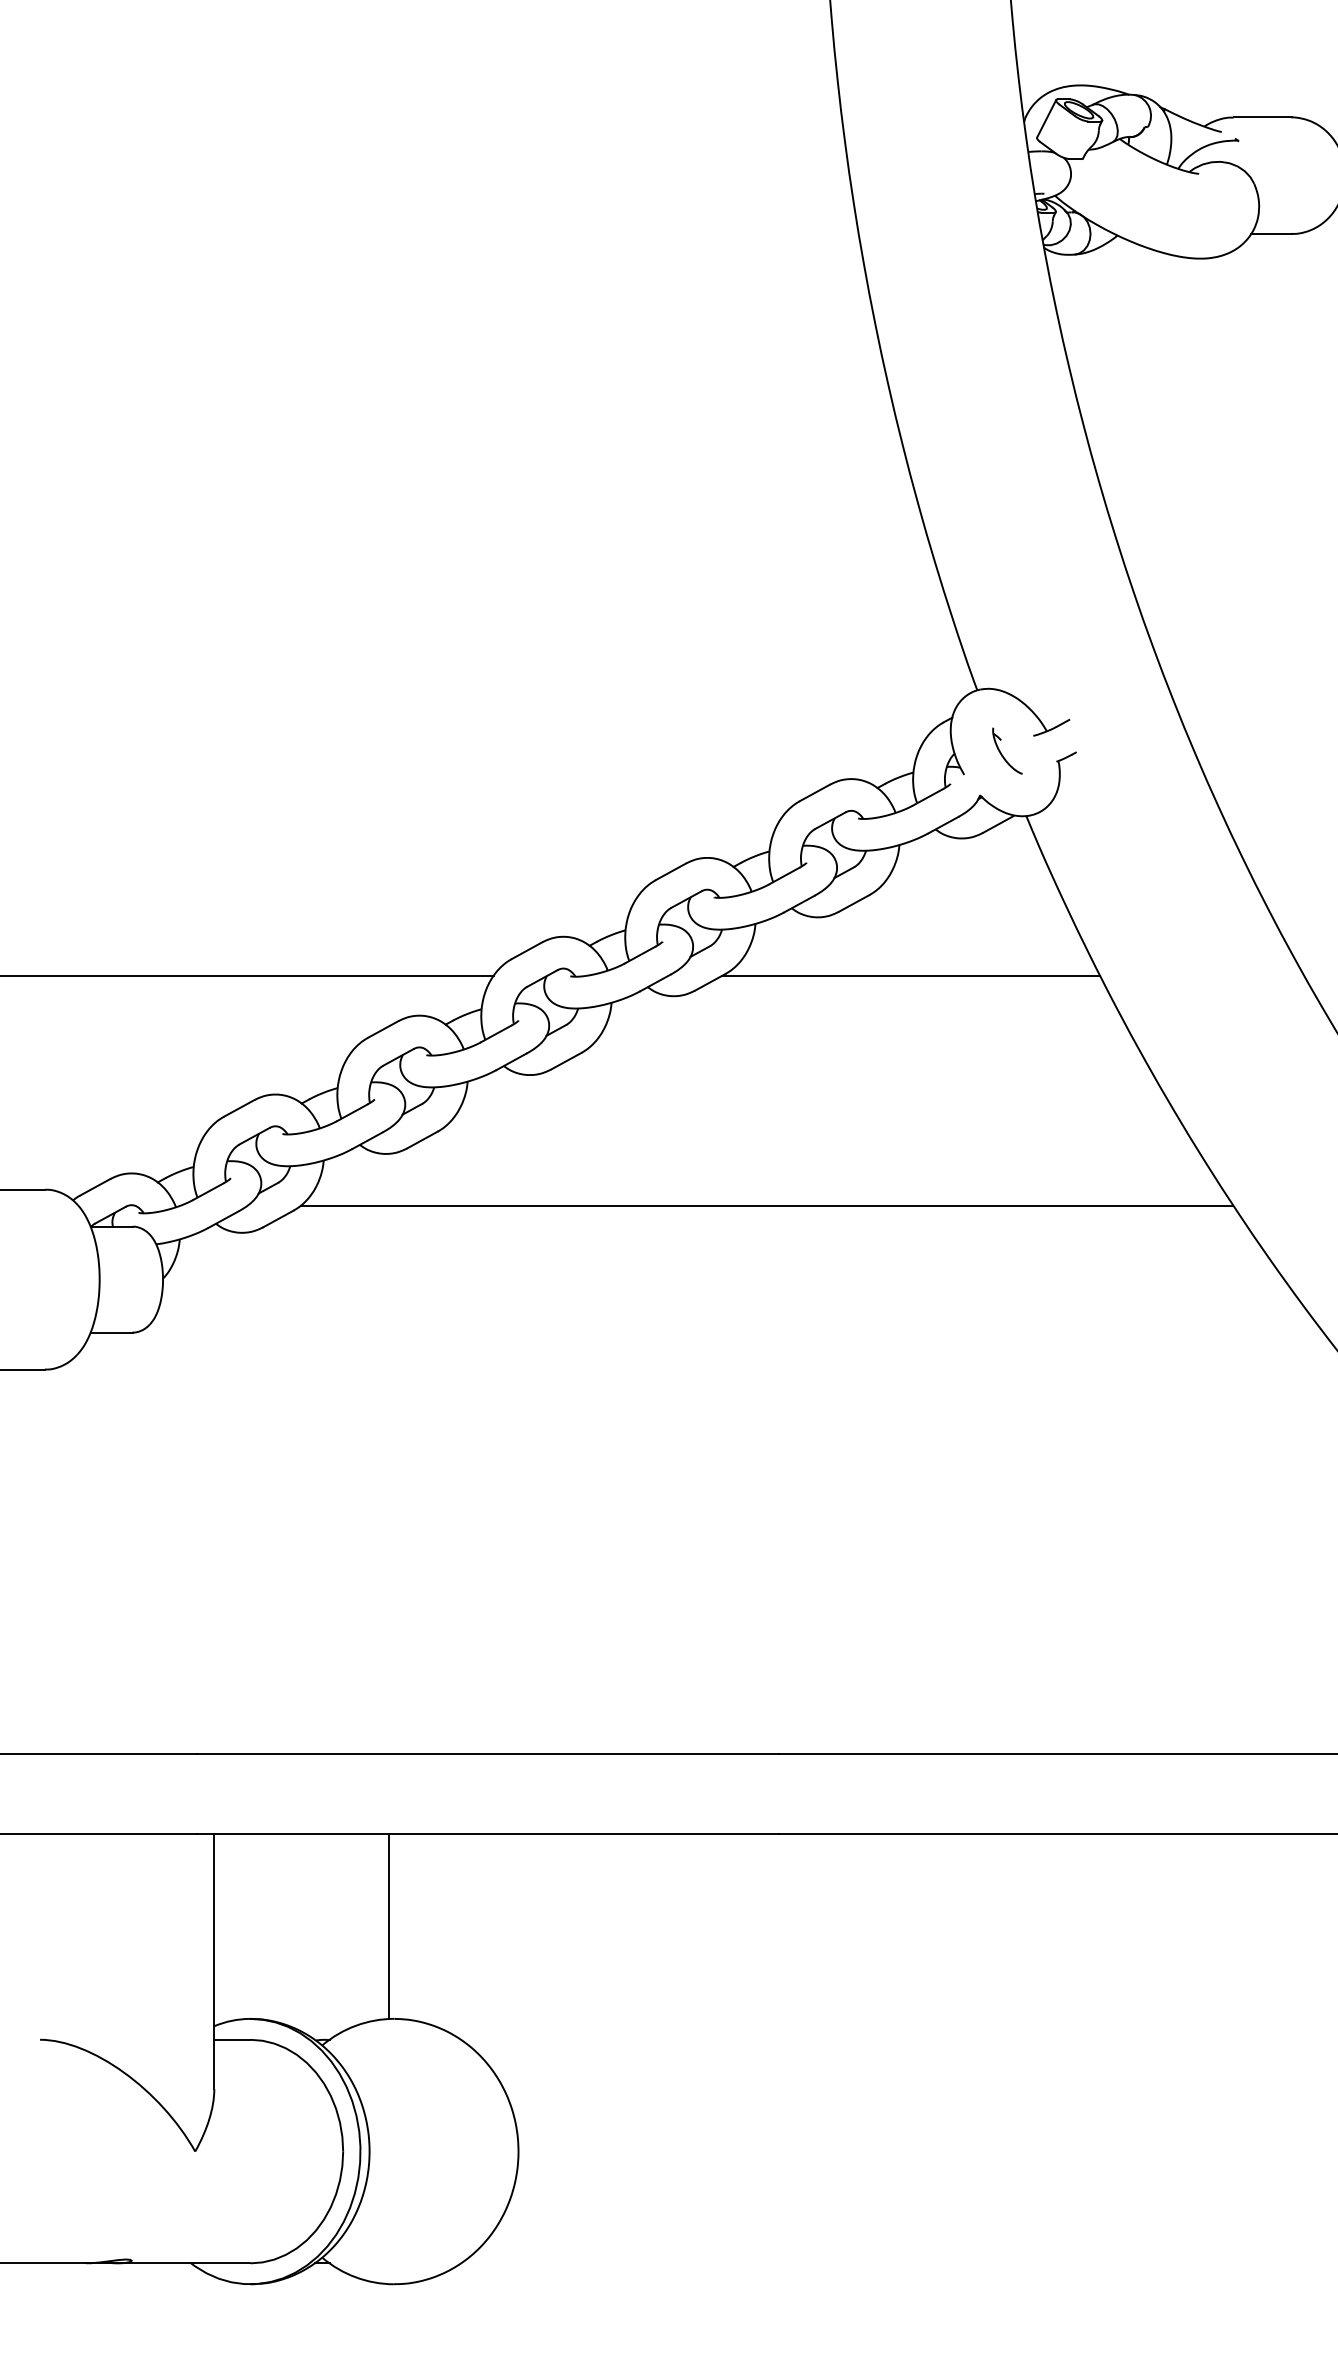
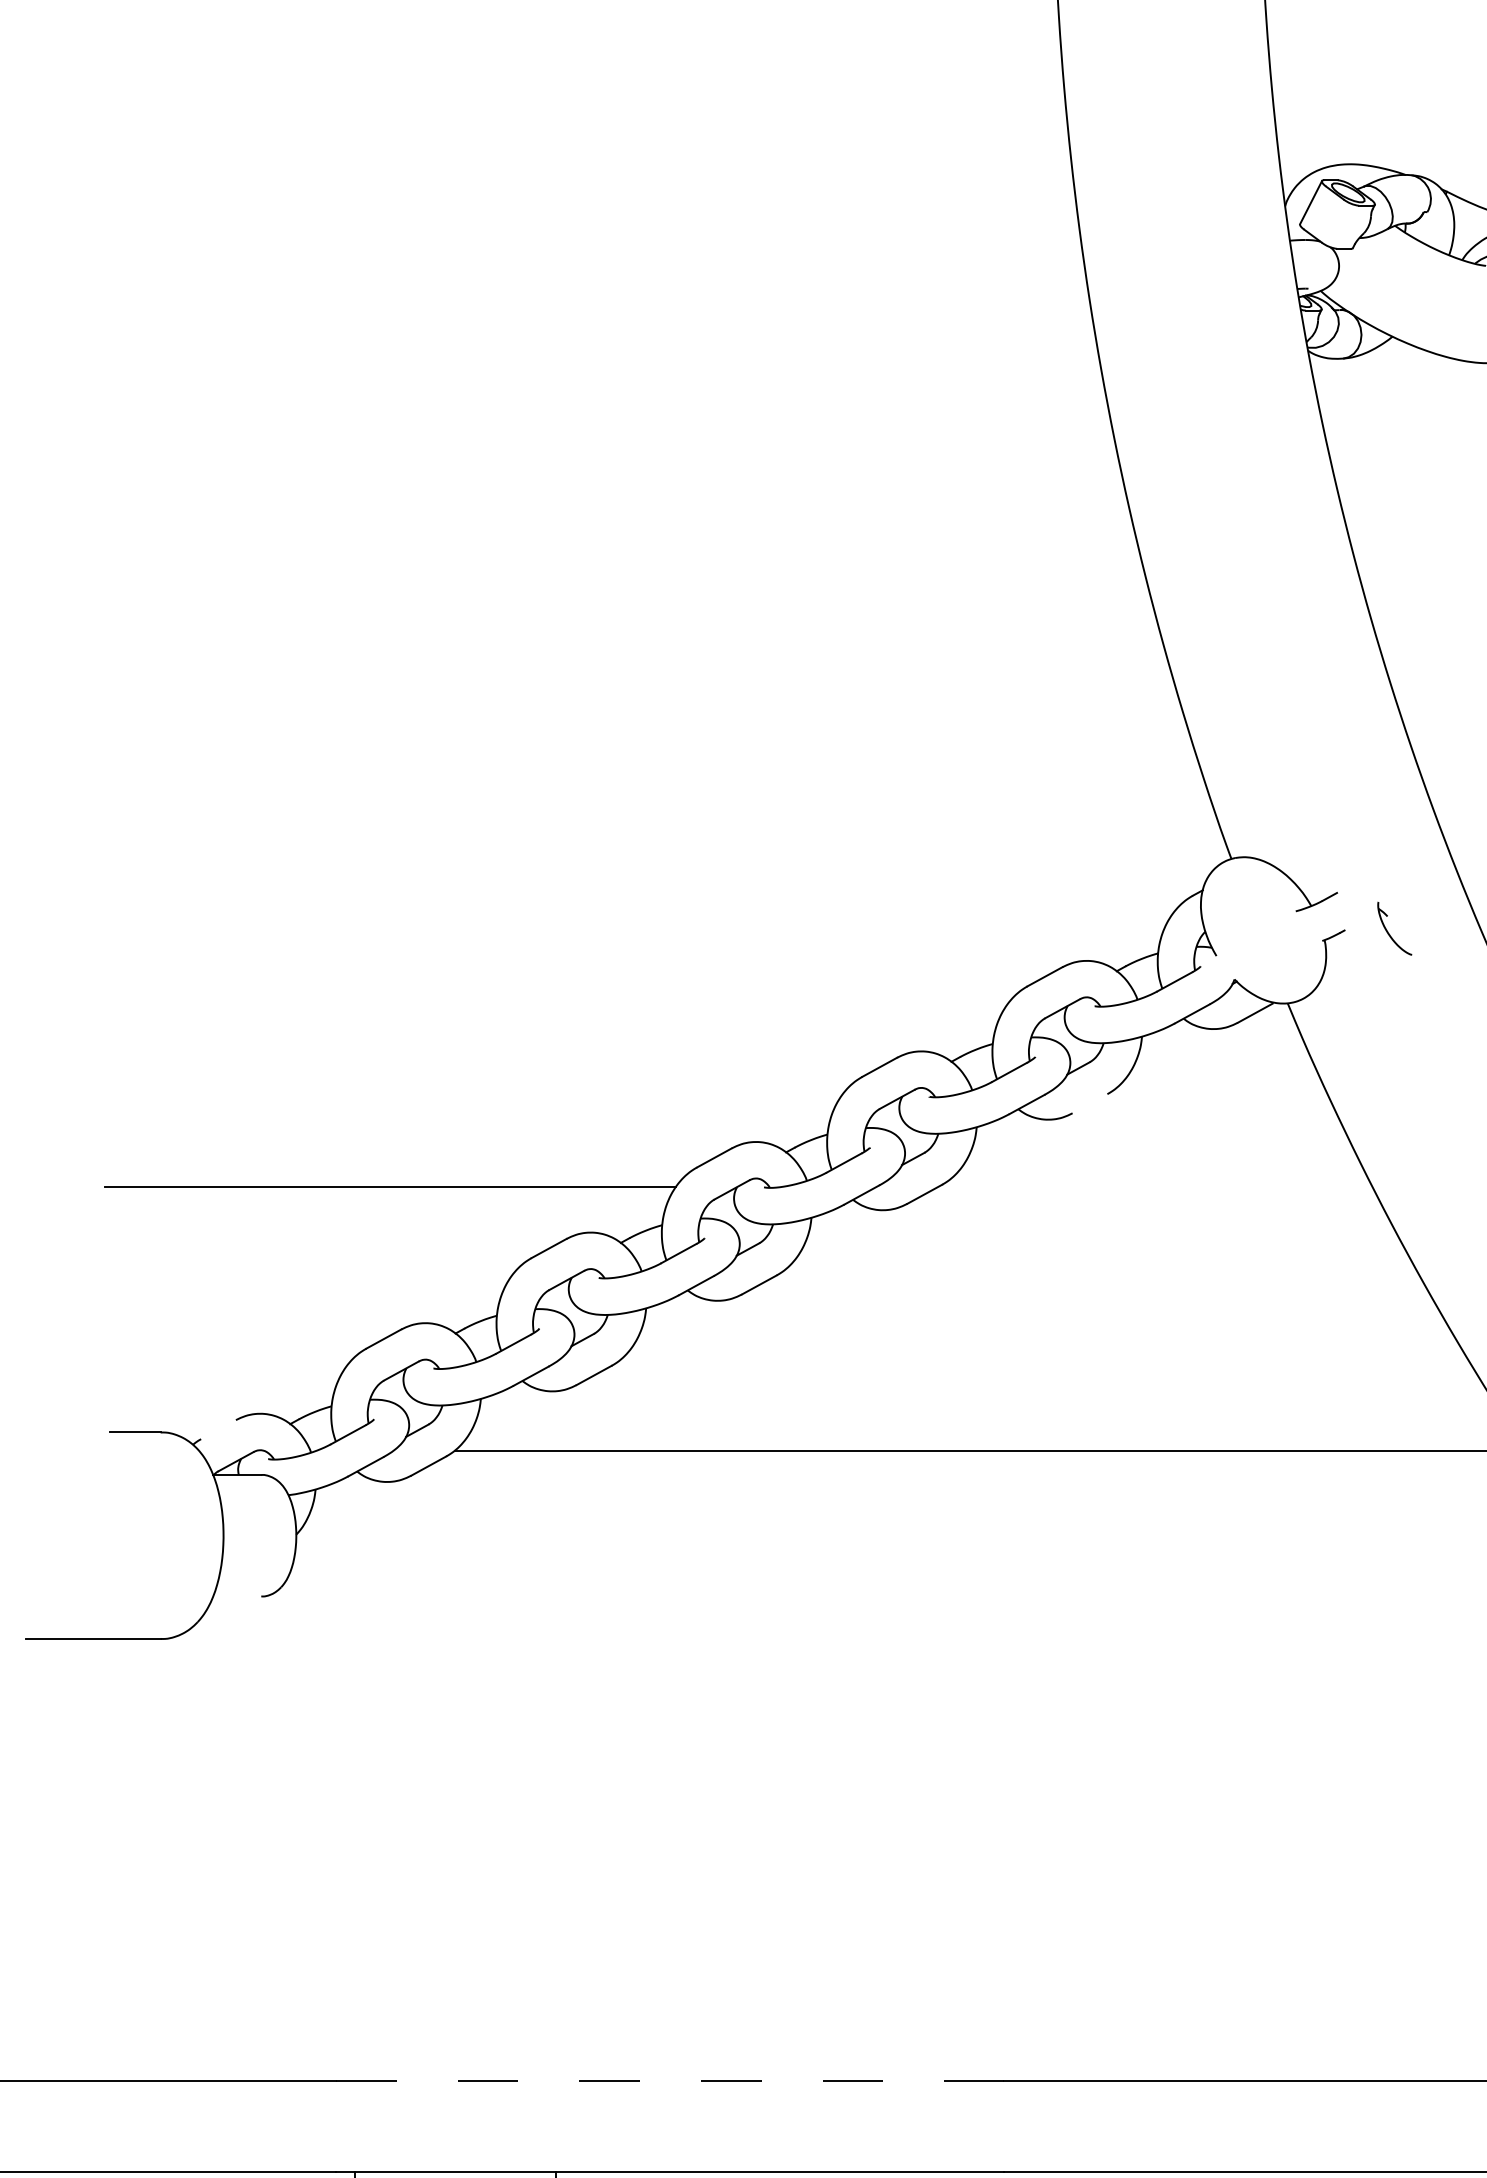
part: (1001, 752) -> (1387, 930), moved
line: (854, 903) -> (1090, 1103), removed
line: (911, 975) -> (1155, 1186), removed
line: (95, 1186) -> (218, 1428), removed
line: (111, 1332) -> (237, 1596), removed
line: (488, 1754) -> (670, 2081), solid -> dashed

